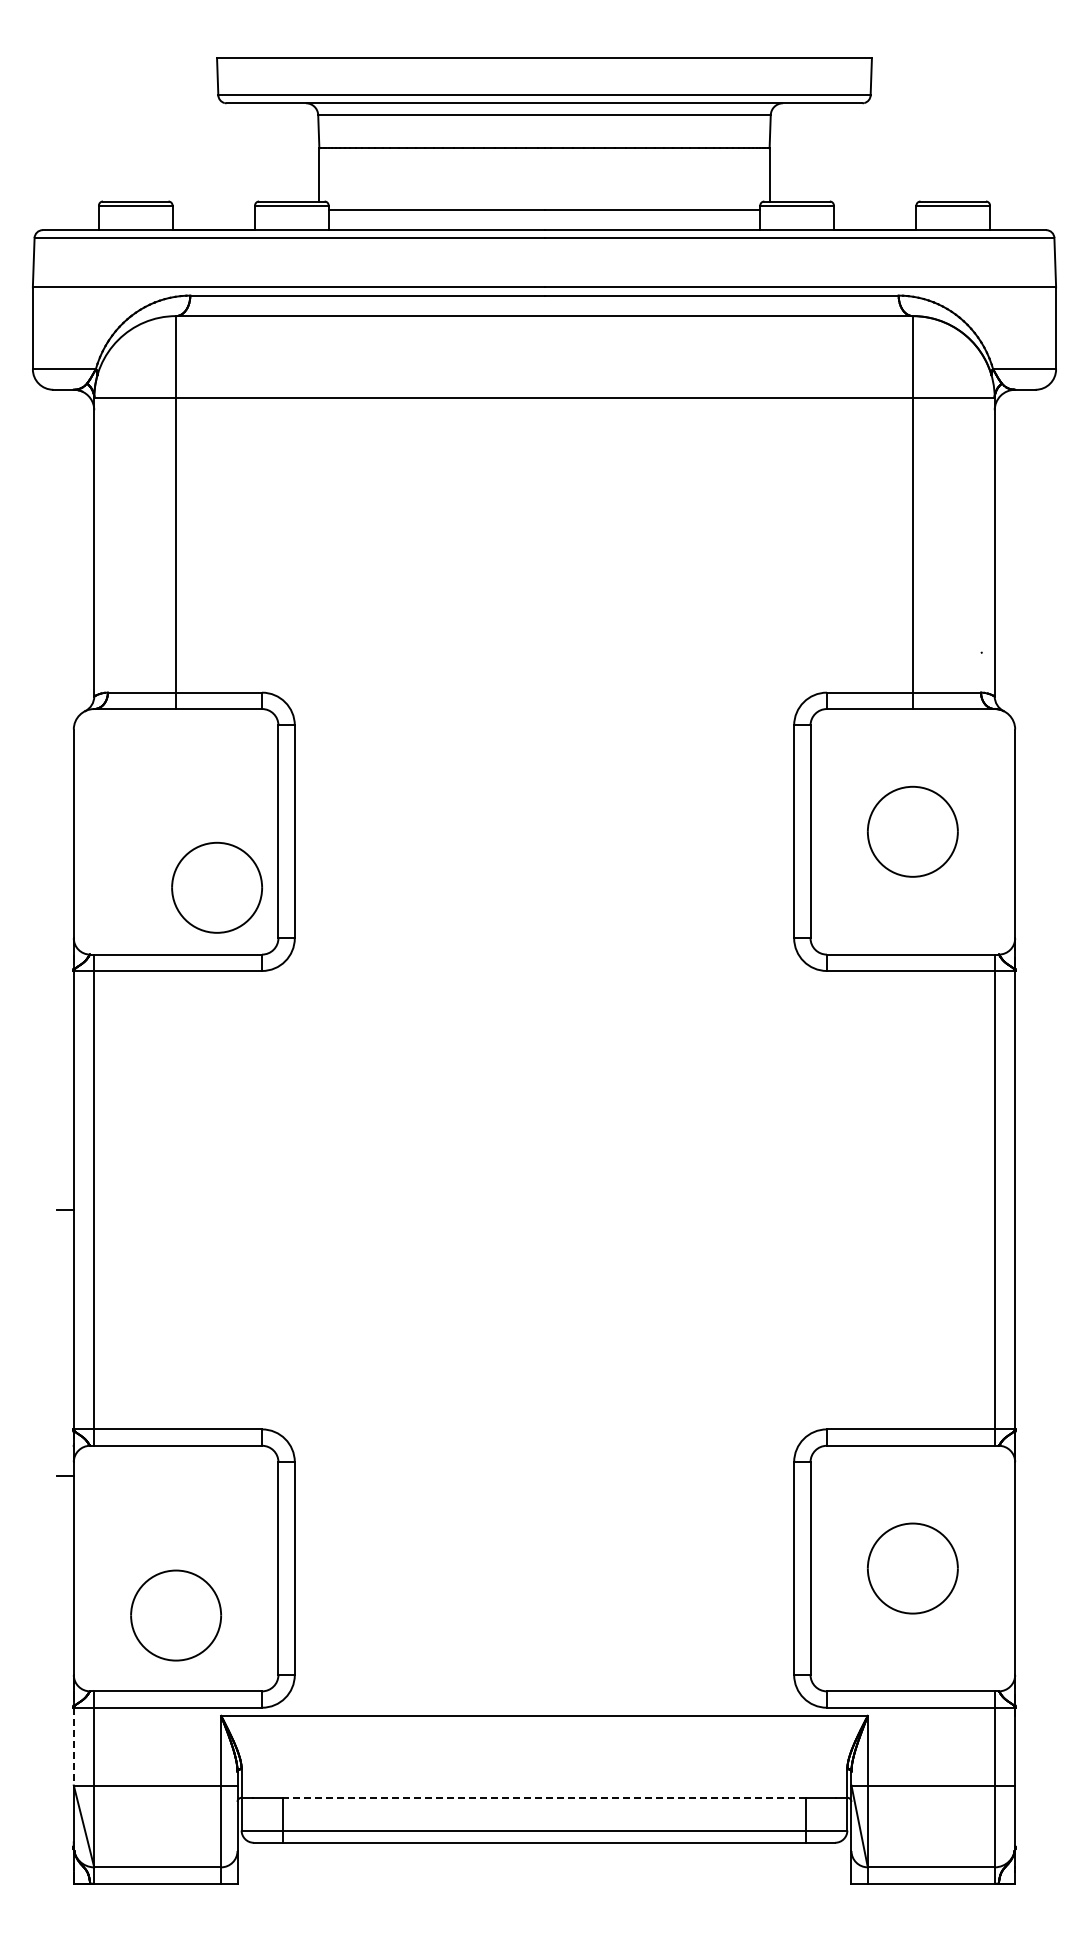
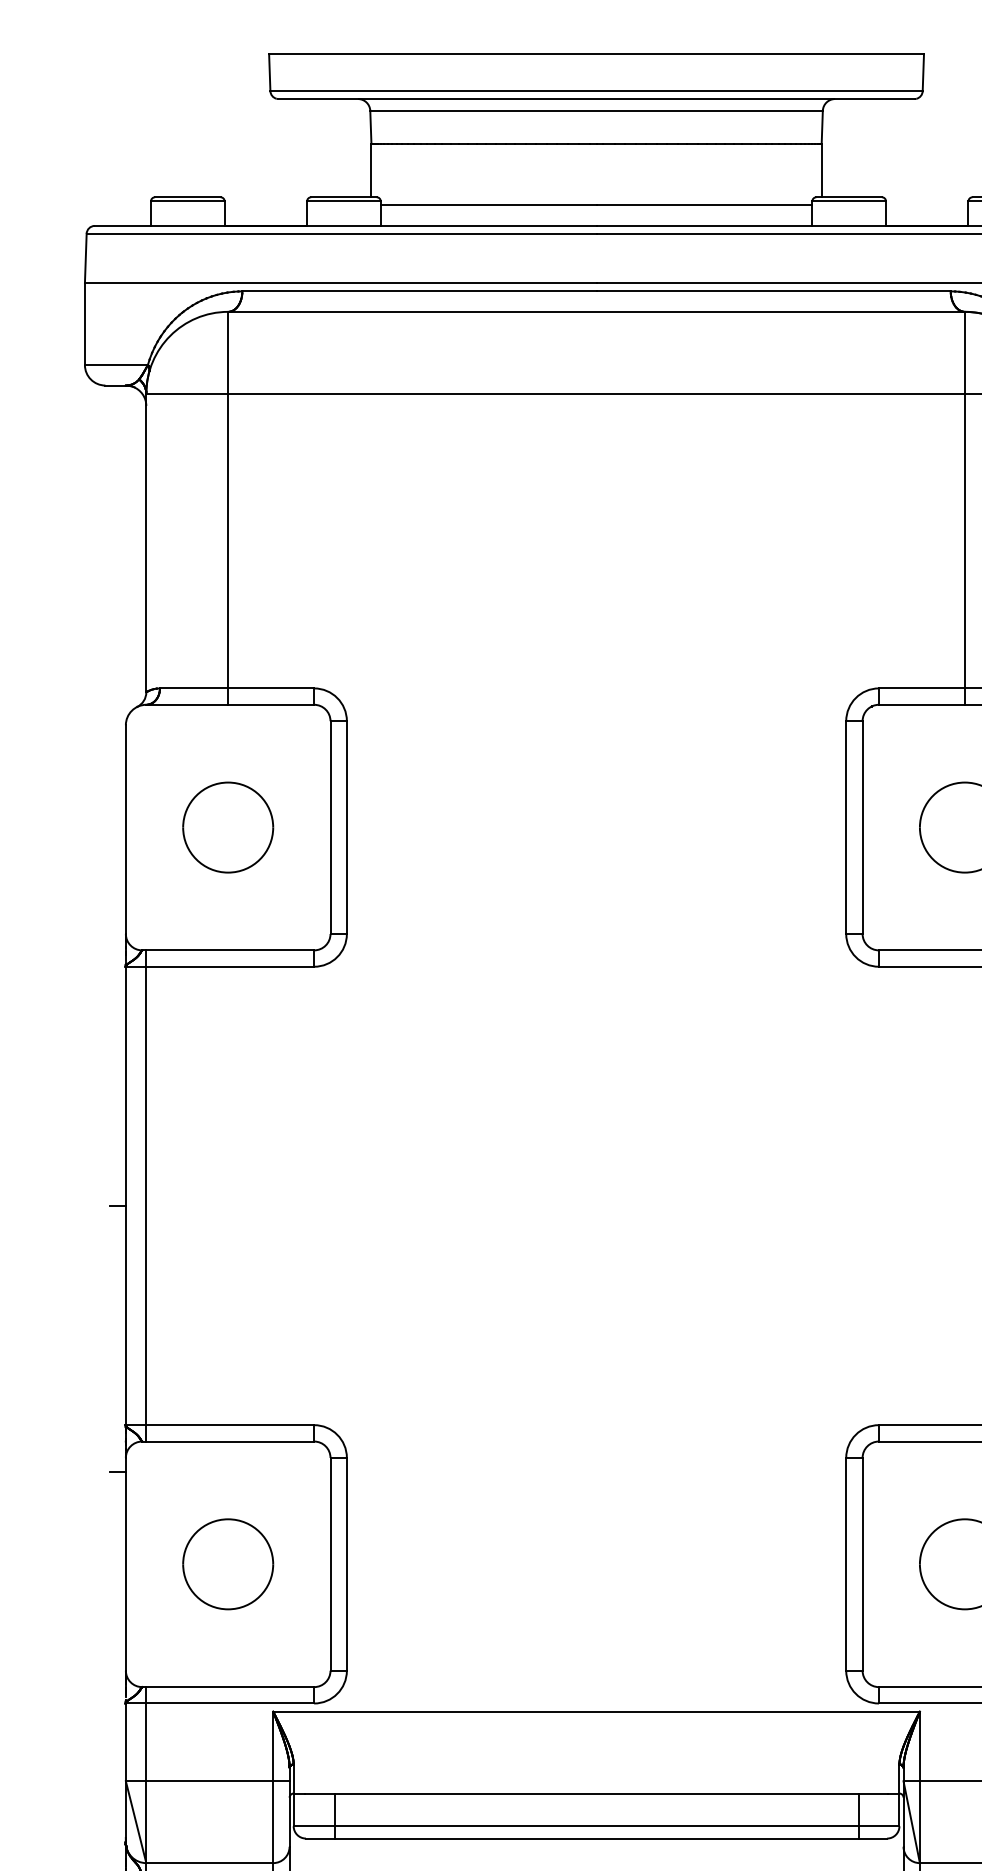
part: (216, 887) -> (227, 827), moved
part: (175, 1615) -> (227, 1564), moved
line: (73, 1746) -> (125, 1742), dashed -> solid
line: (544, 1797) -> (596, 1793), dashed -> solid

